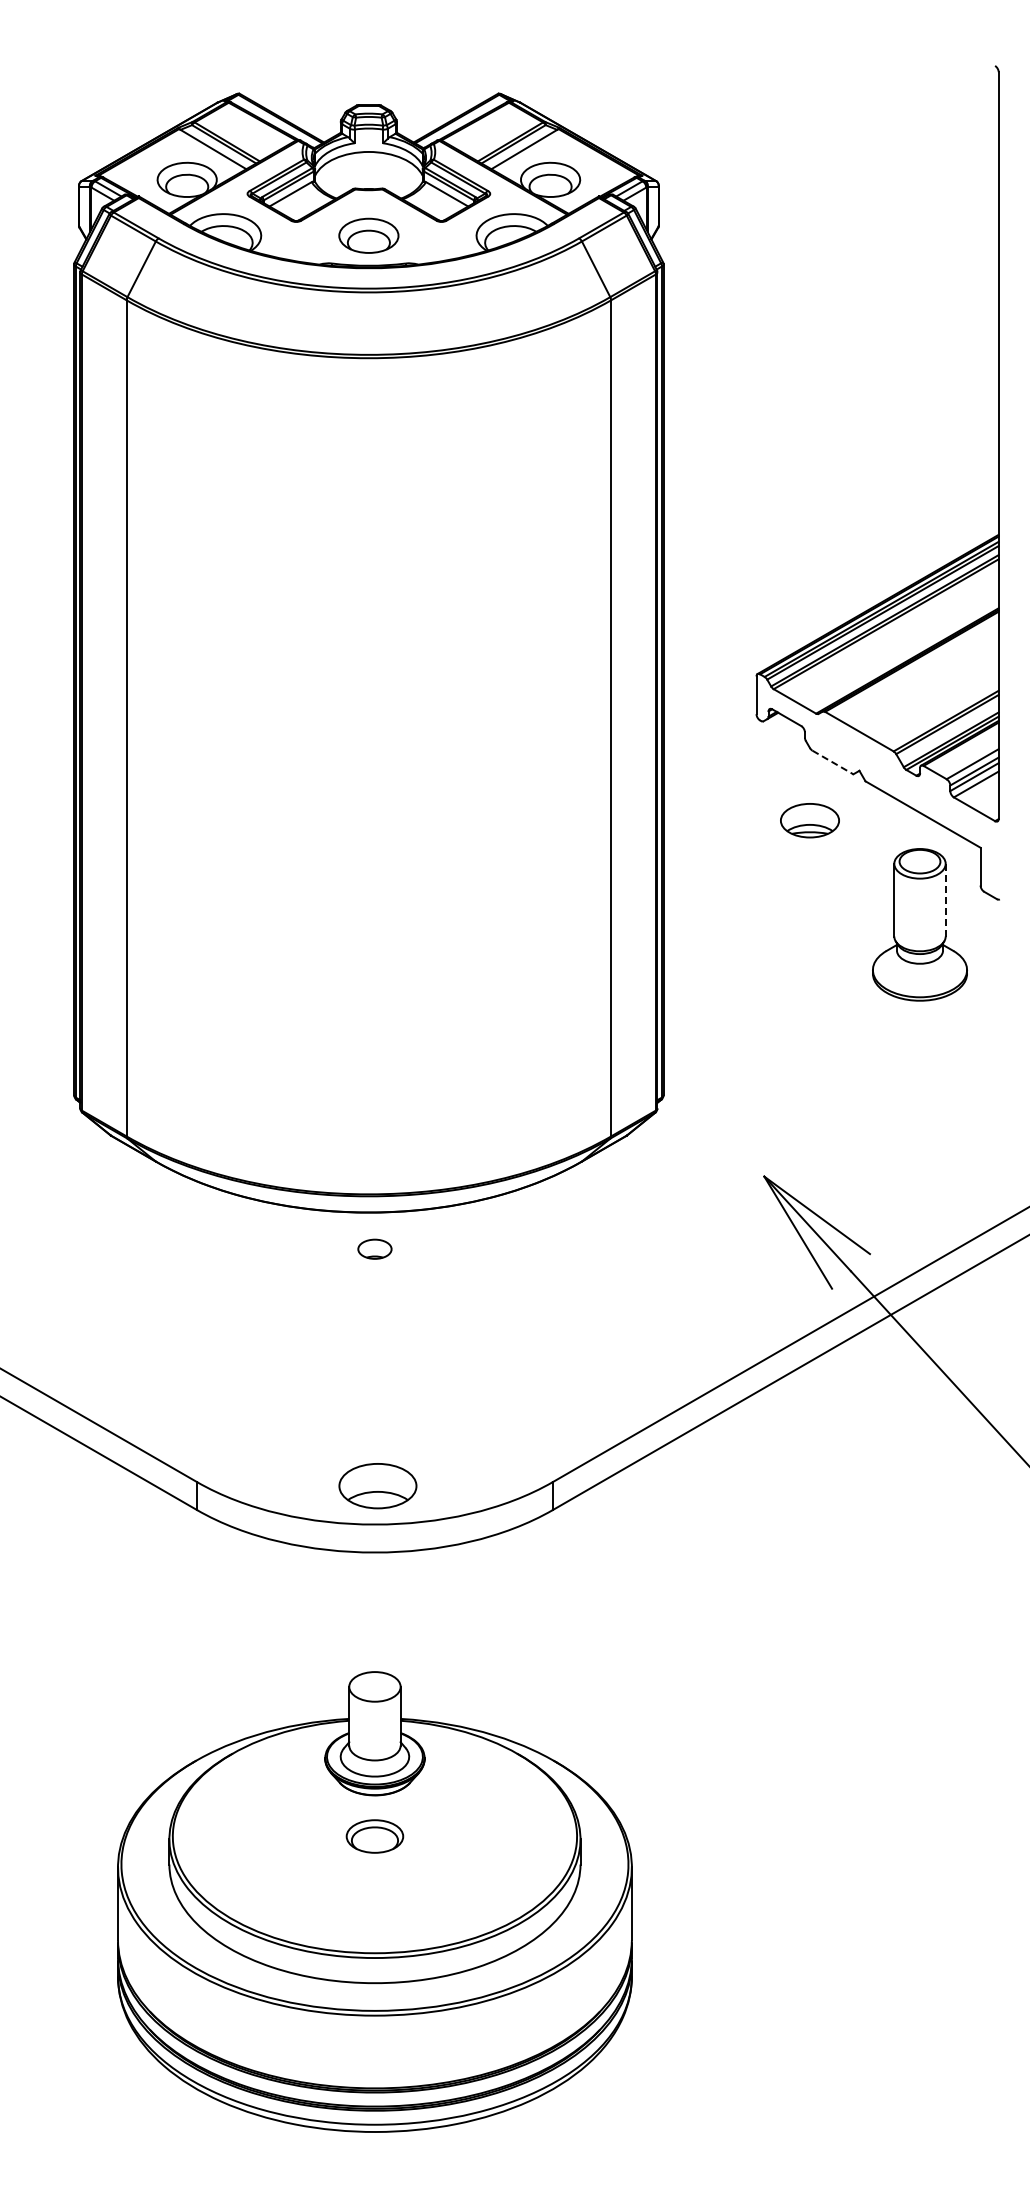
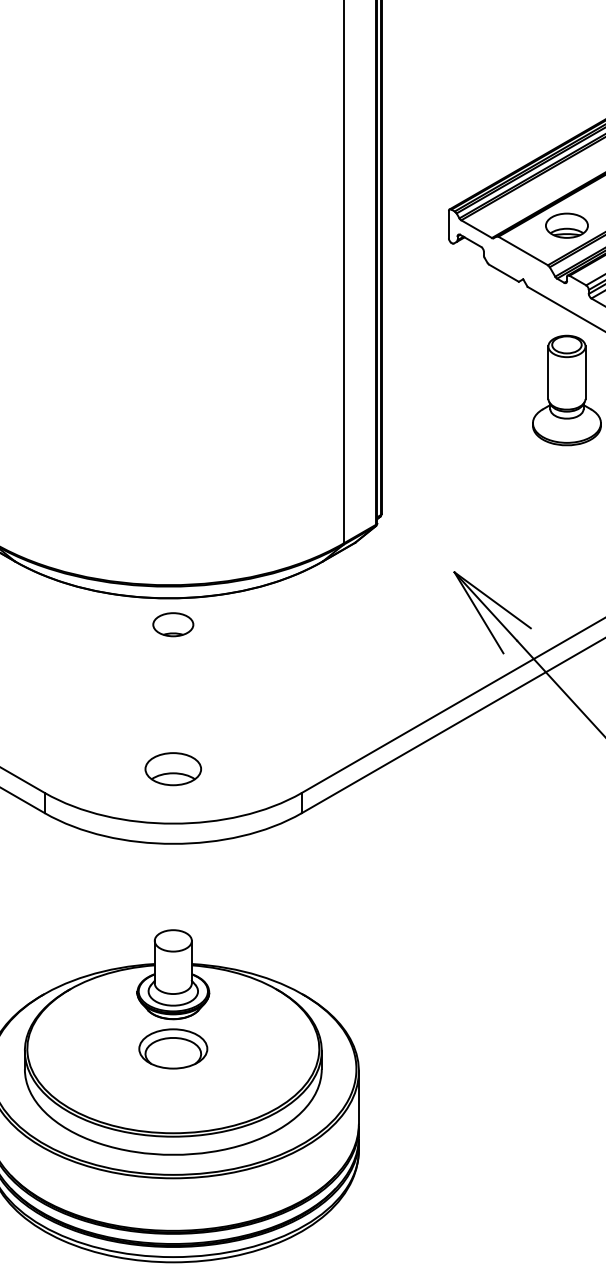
line: (832, 762) -> (503, 273), dashed -> solid
part: (809, 820) -> (566, 225), moved
line: (945, 899) -> (585, 372), dashed -> solid
part: (374, 1249) -> (173, 625), size x1.67
part: (377, 1486) -> (173, 769), moved
part: (374, 1836) -> (173, 1048), size x1.67

